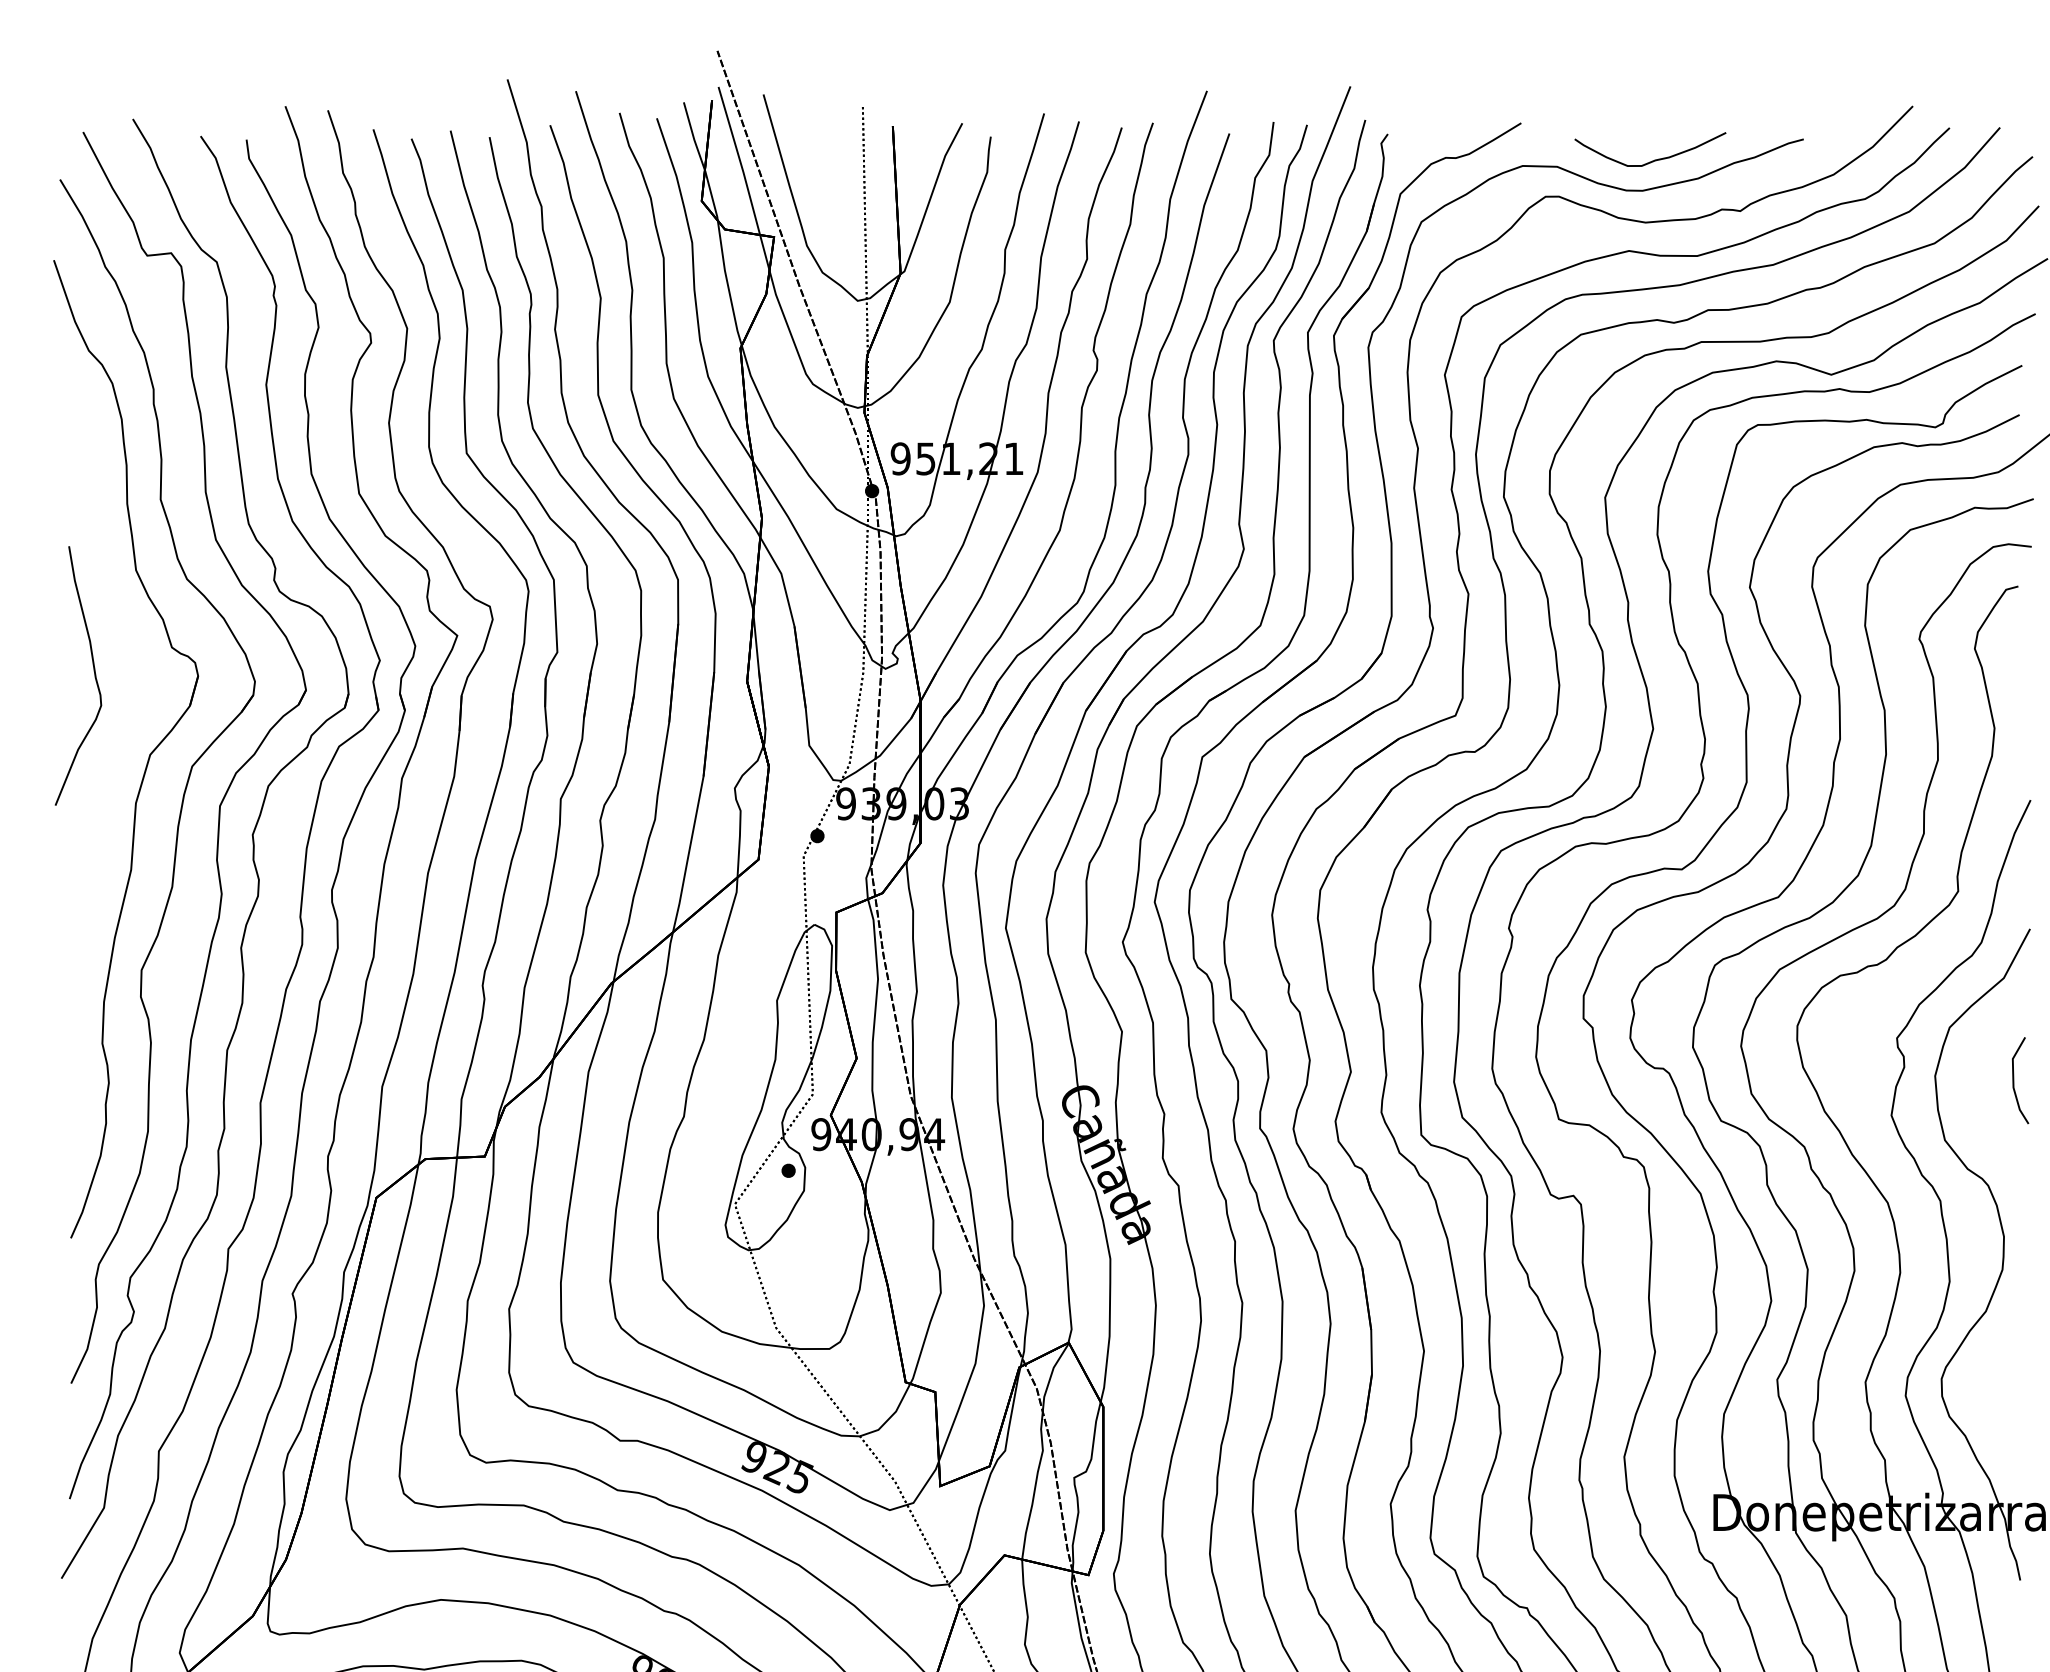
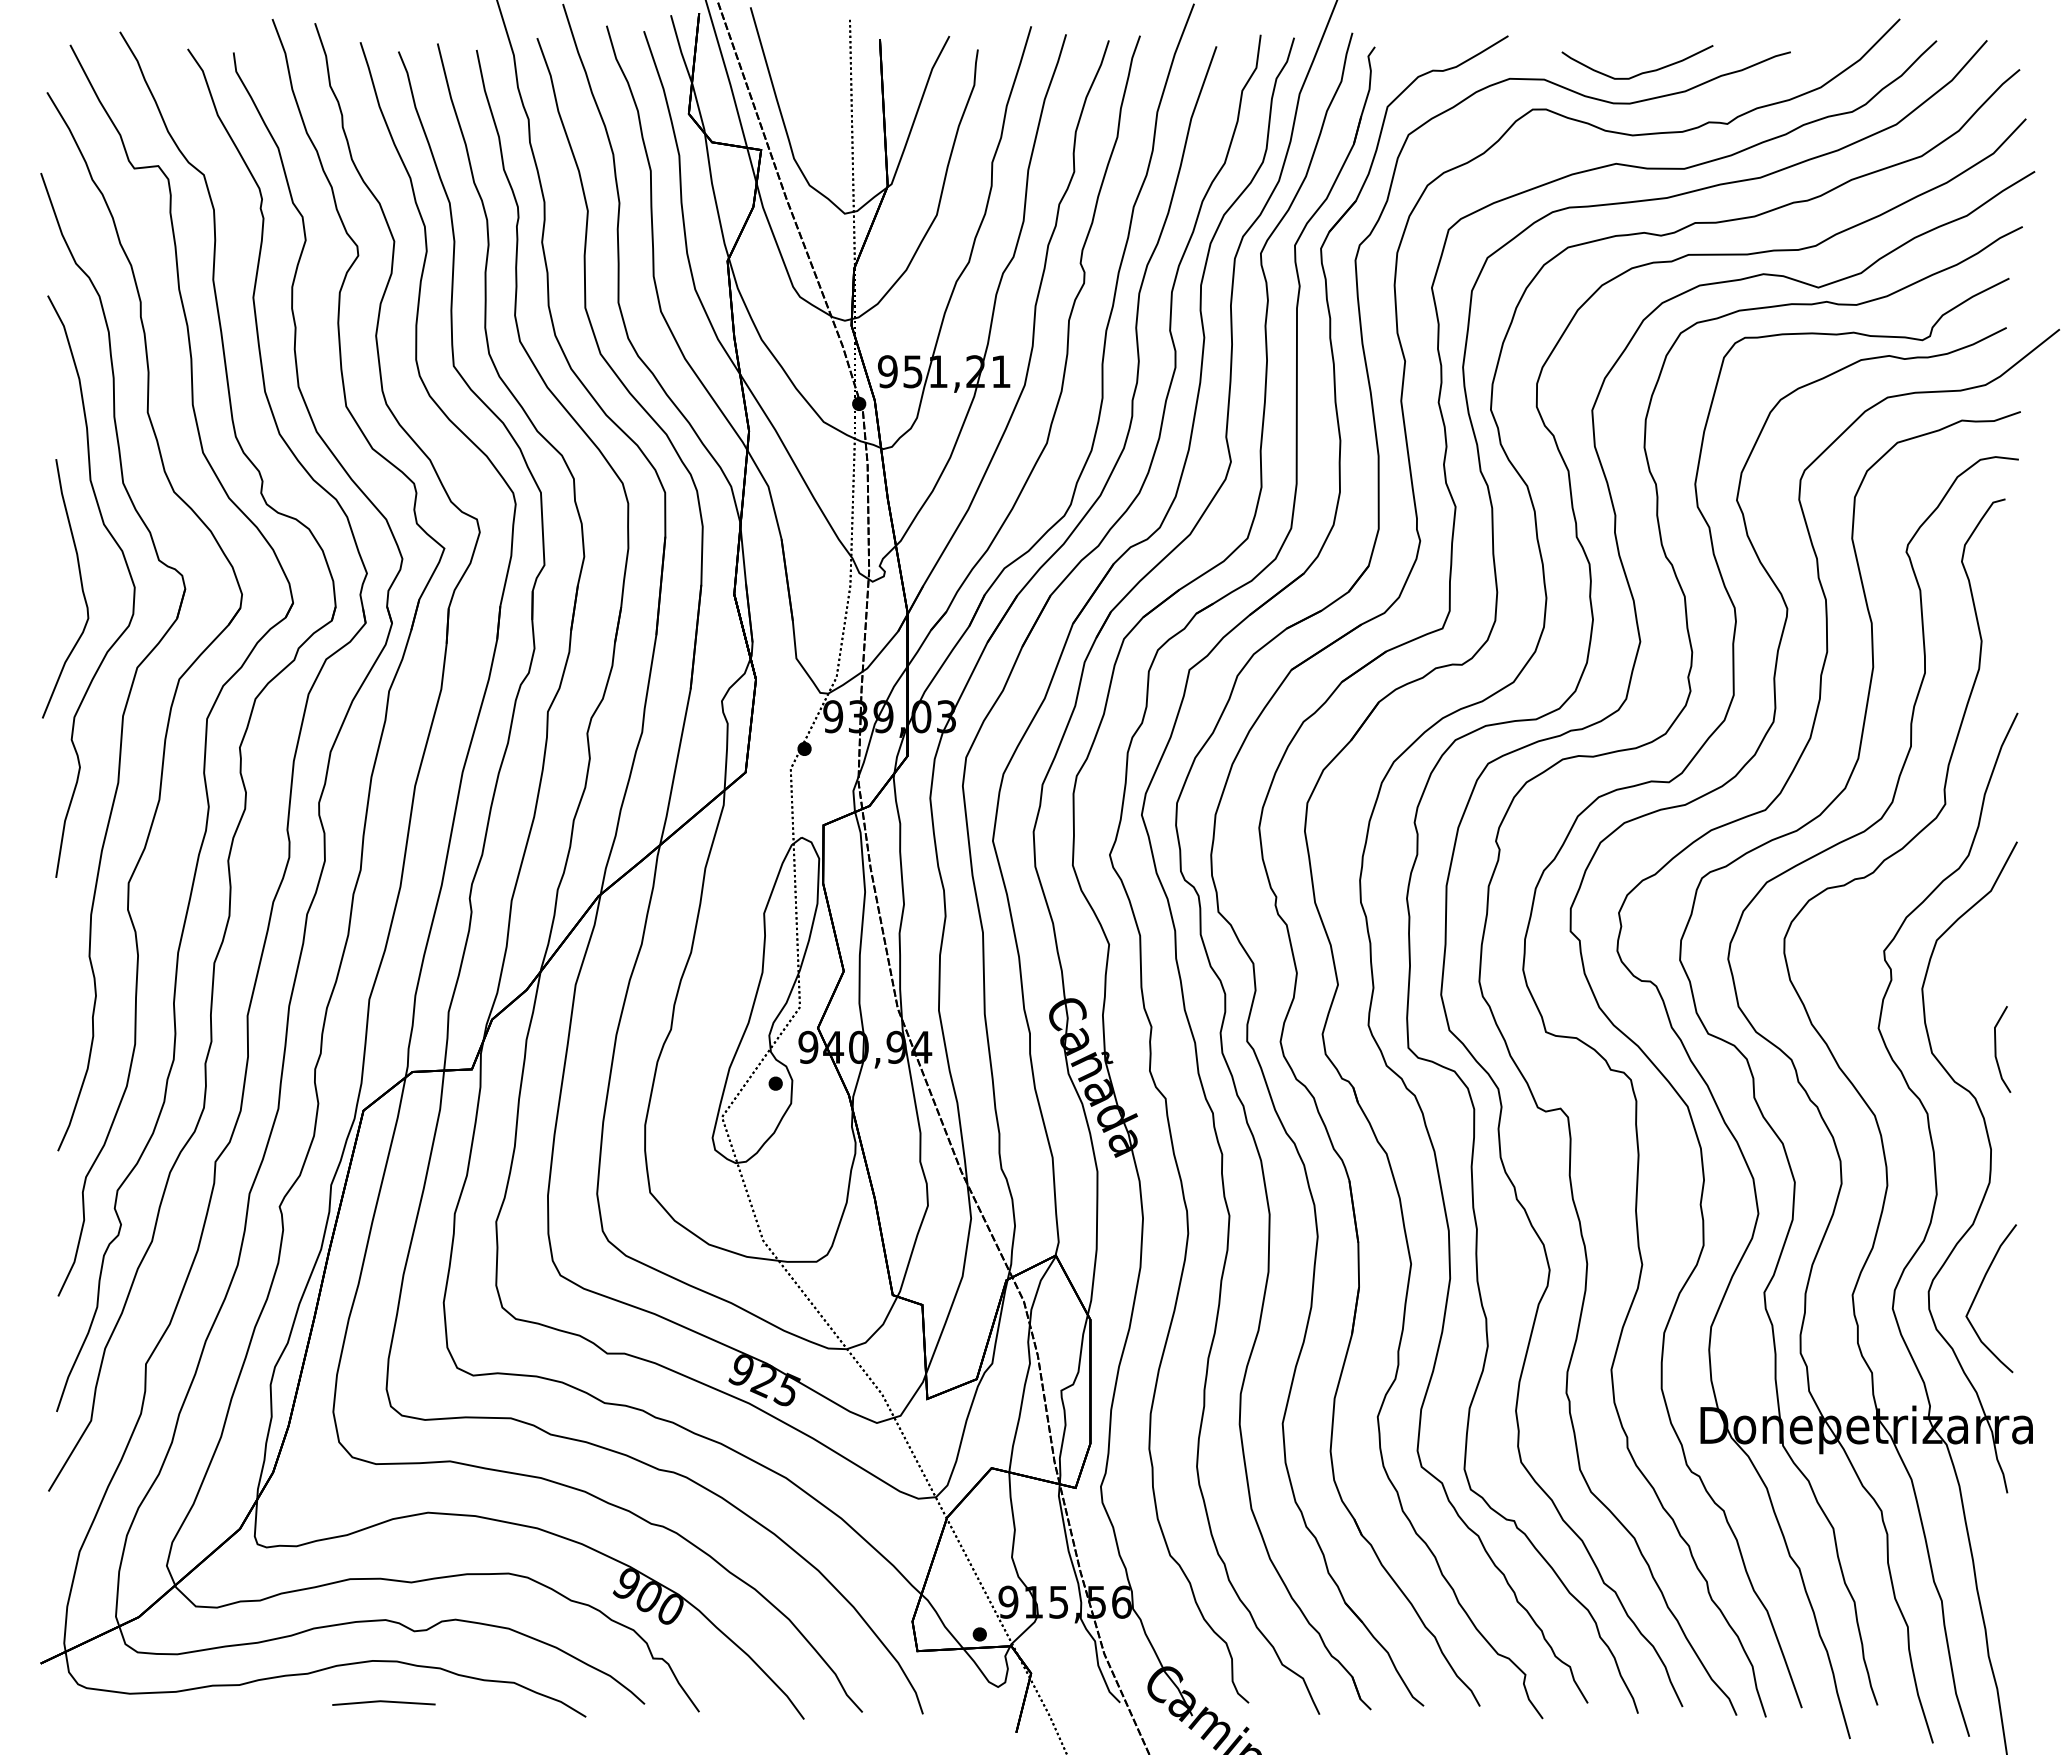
curve: (141, 659) -> (128, 572), added
line: (2014, 1080) -> (1996, 1049), moved
curve: (1990, 1382) -> (1977, 1295), added

